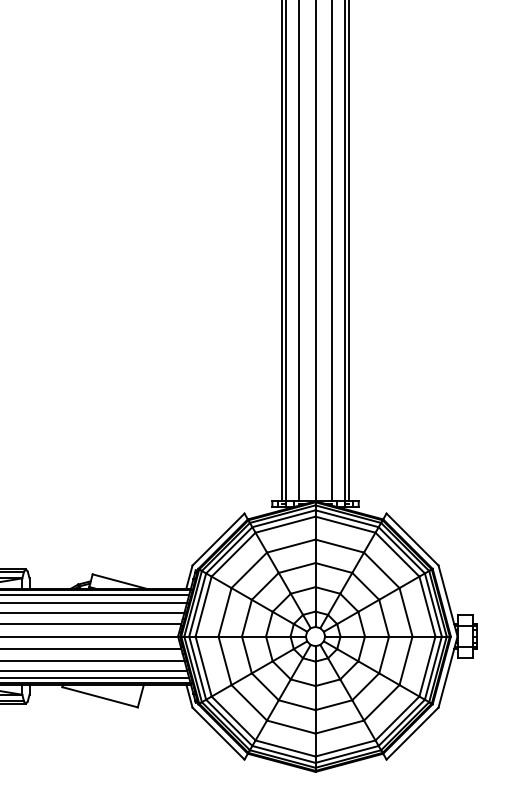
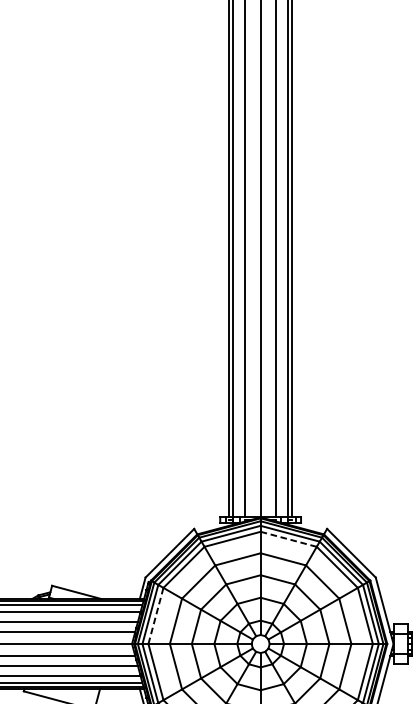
line: (346, 524) -> (289, 539), solid -> dashed
line: (203, 606) -> (155, 615), solid -> dashed

